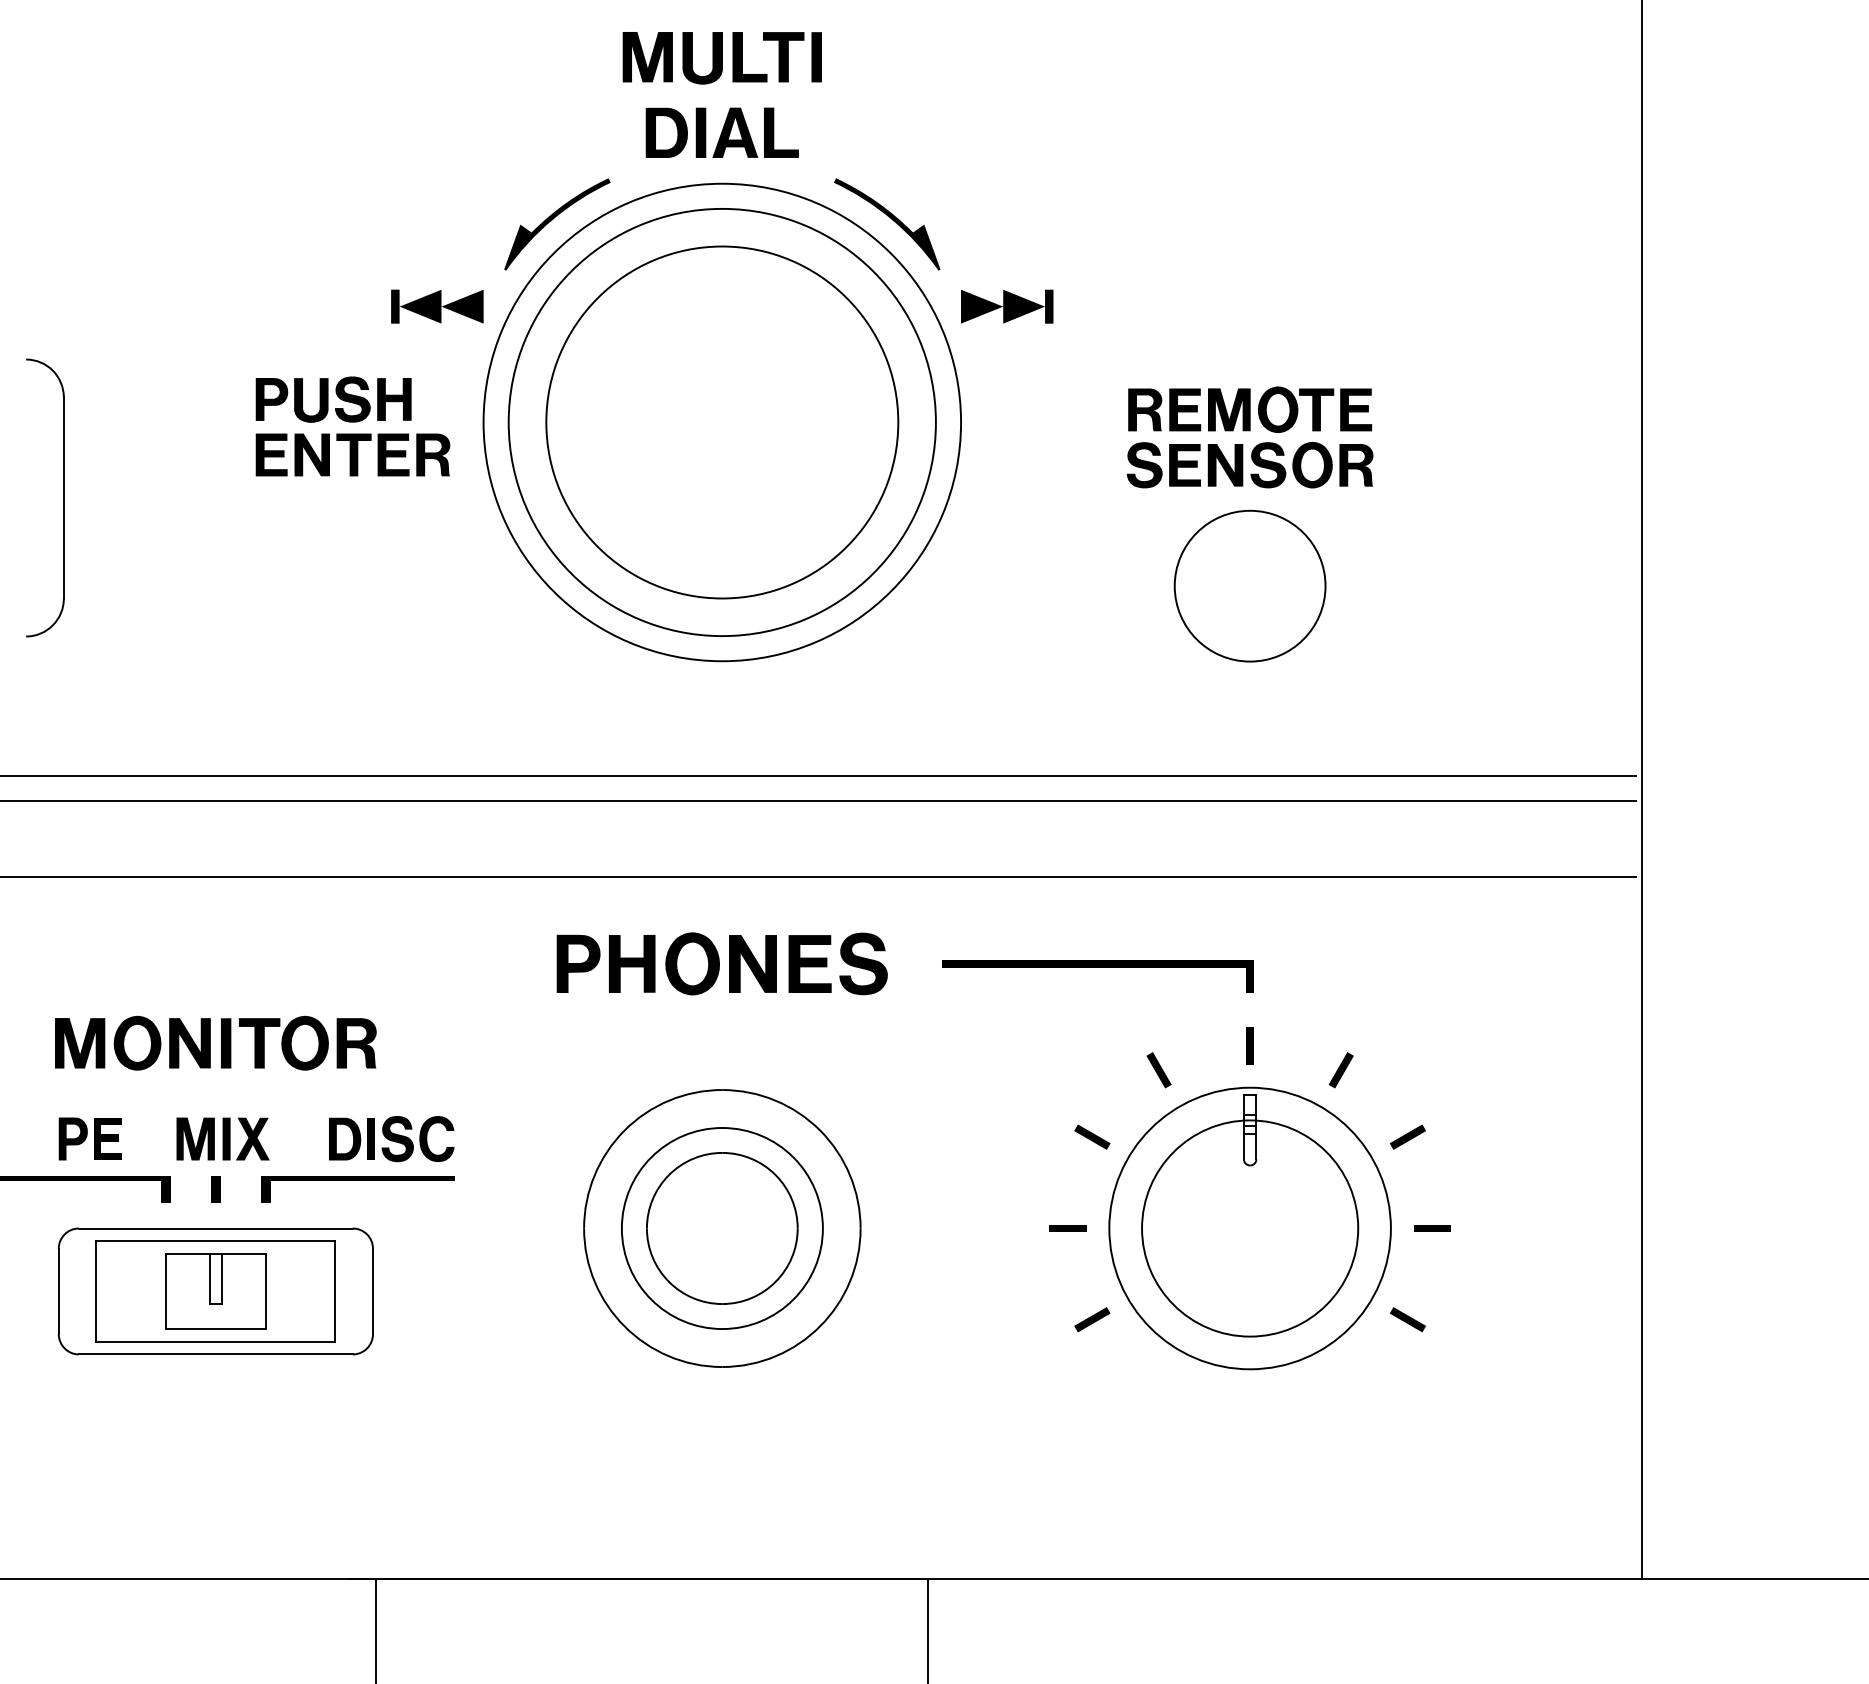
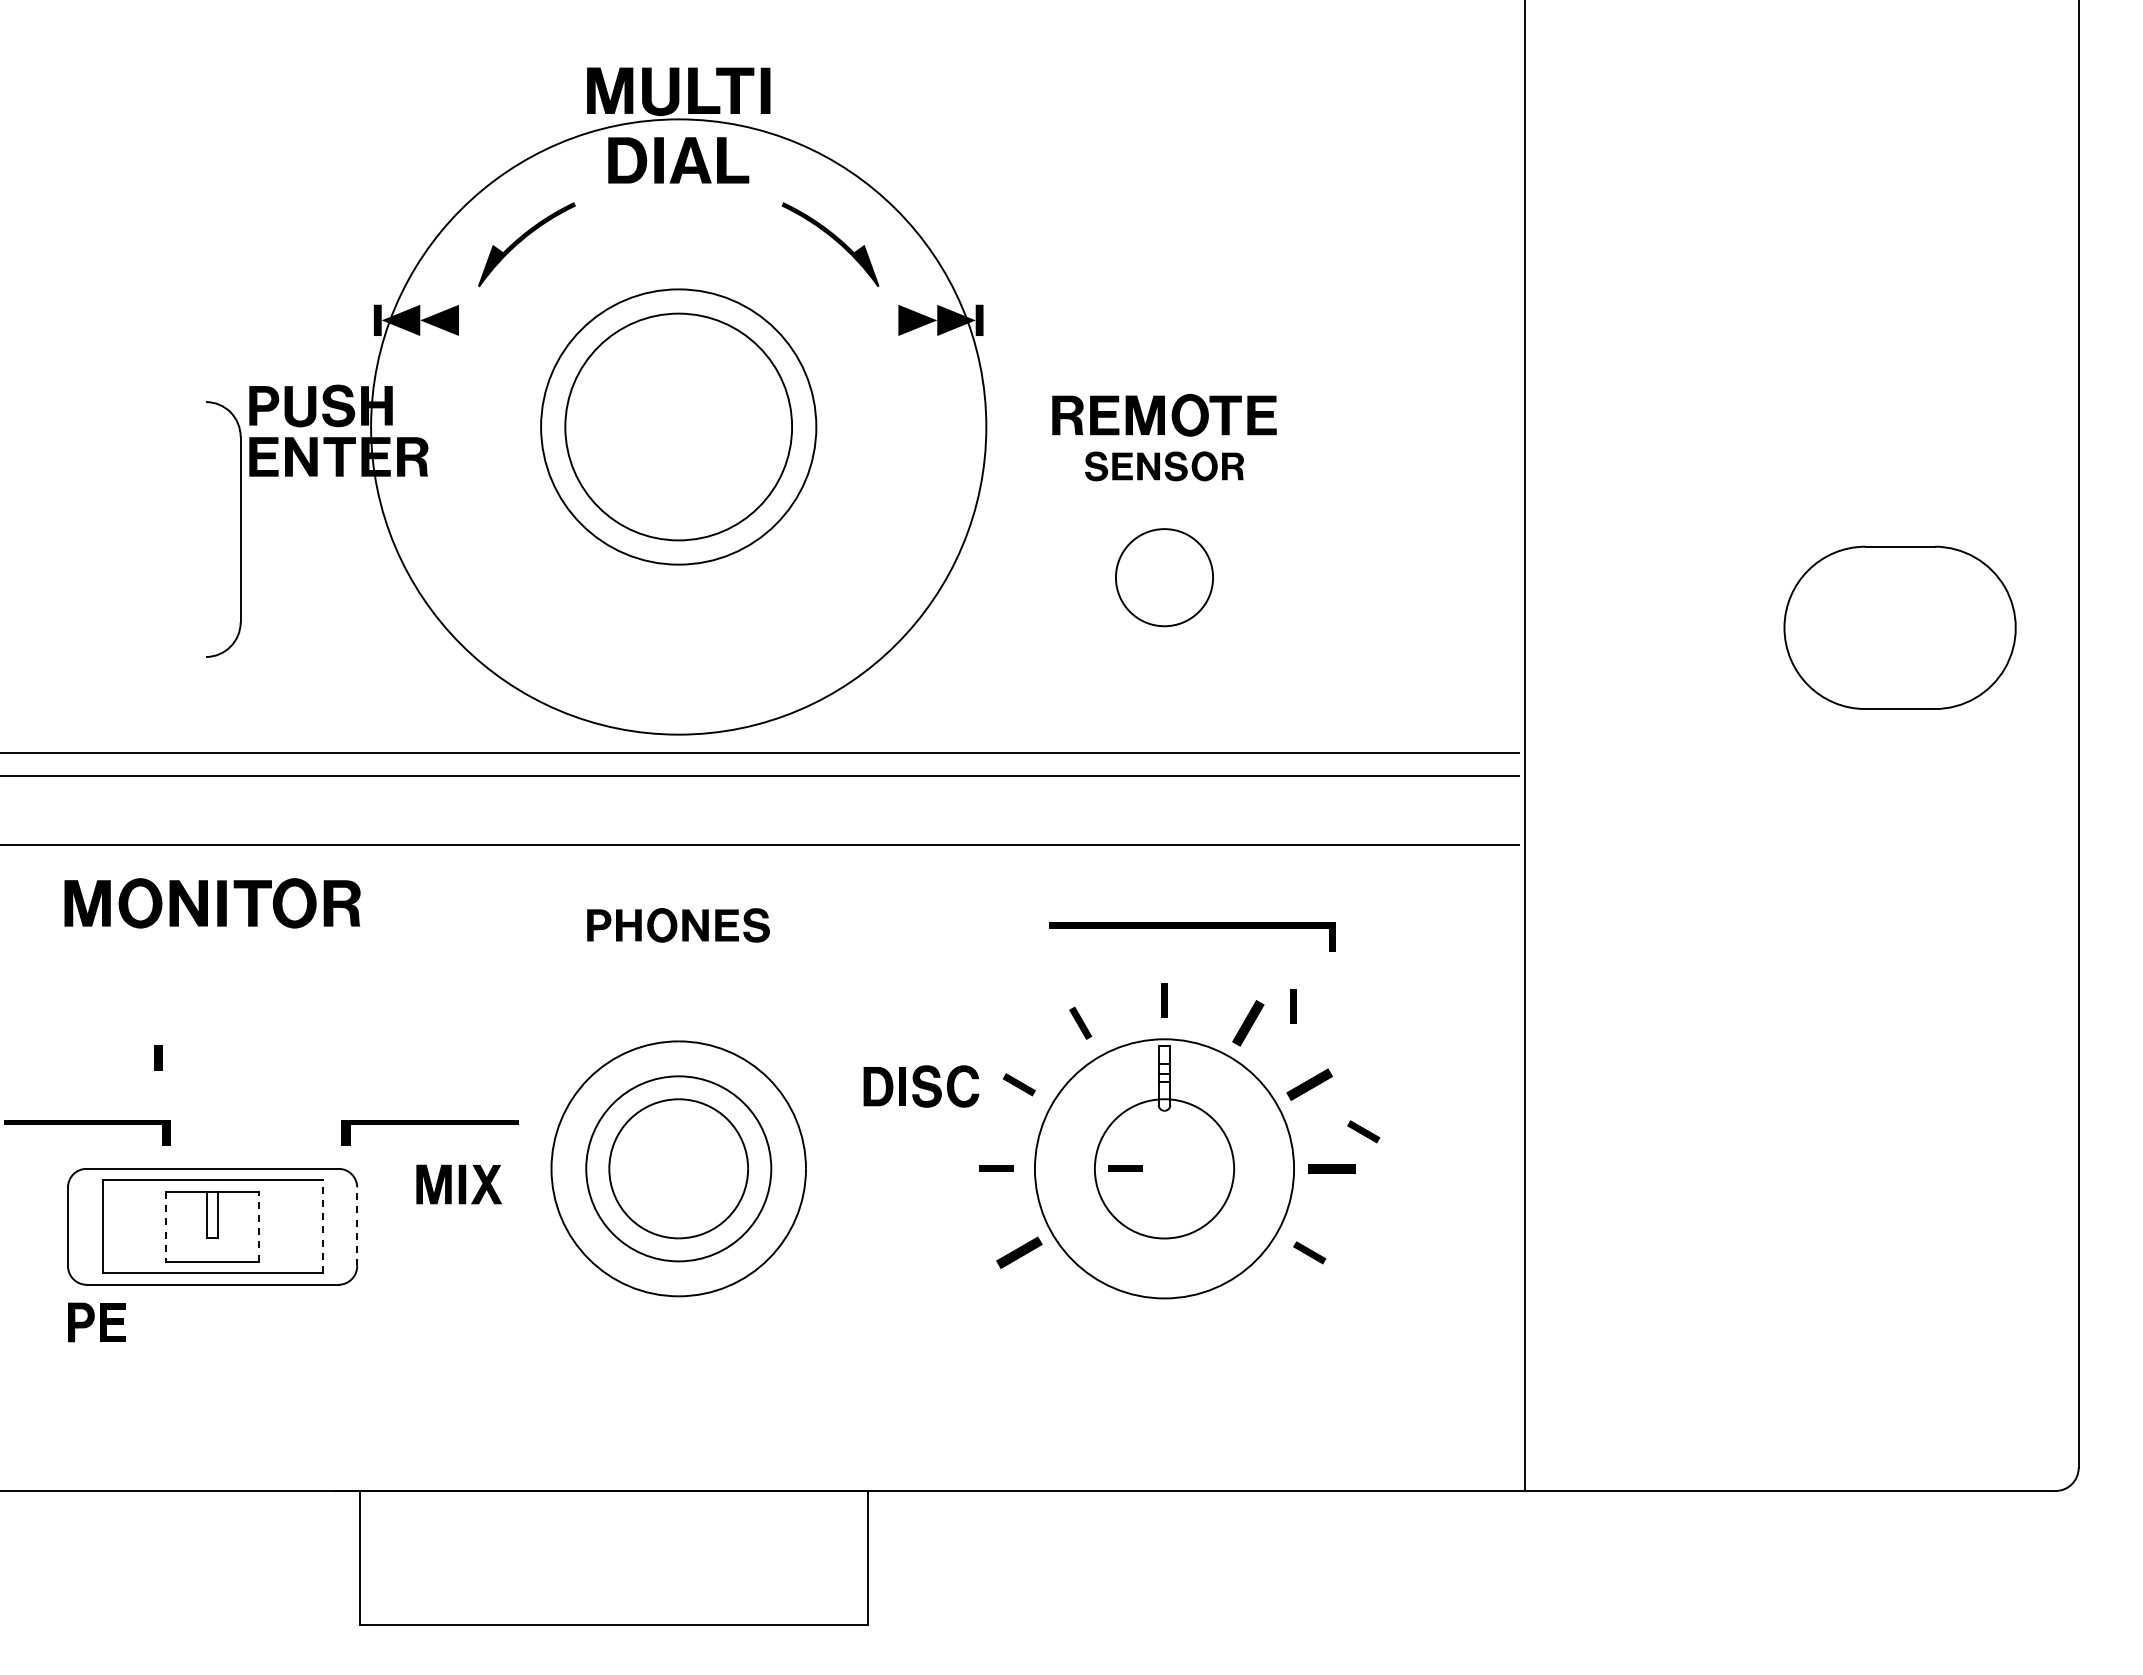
circle: (722, 421) -> (678, 426), size x0.7
circle: (722, 421) -> (678, 426), size x1.4
circle: (722, 423) -> (678, 427), size x0.7
part: (1250, 465) -> (1164, 466), size x0.7
part: (63, 497) -> (240, 529), moved
circle: (1250, 585) -> (1164, 577), size x0.7
part: (722, 964) -> (678, 925), size x0.6
part: (1098, 967) -> (1192, 928), moved
part: (215, 1043) -> (212, 903), moved
part: (1390, 1052) -> (1293, 1006), added
part: (1341, 1069) -> (1248, 1022), size x1.4
part: (1407, 1136) -> (1309, 1084), size x1.4
part: (89, 1139) -> (96, 1322), moved
part: (222, 1139) -> (458, 1184), moved
part: (391, 1139) -> (921, 1086), moved
part: (357, 1180) -> (429, 1124), moved
part: (1466, 1187) -> (1363, 1131), added
part: (215, 1189) -> (158, 1057), moved
part: (1207, 1228) -> (1125, 1168), added
circle: (1250, 1228) -> (1164, 1168), size x0.7
part: (1432, 1228) -> (1332, 1168), size x1.4
line: (165, 1291) -> (166, 1226), solid -> dashed
line: (265, 1291) -> (258, 1226), solid -> dashed
line: (335, 1291) -> (322, 1226), solid -> dashed
line: (373, 1291) -> (357, 1226), solid -> dashed
part: (1091, 1319) -> (1018, 1252), size x1.4

